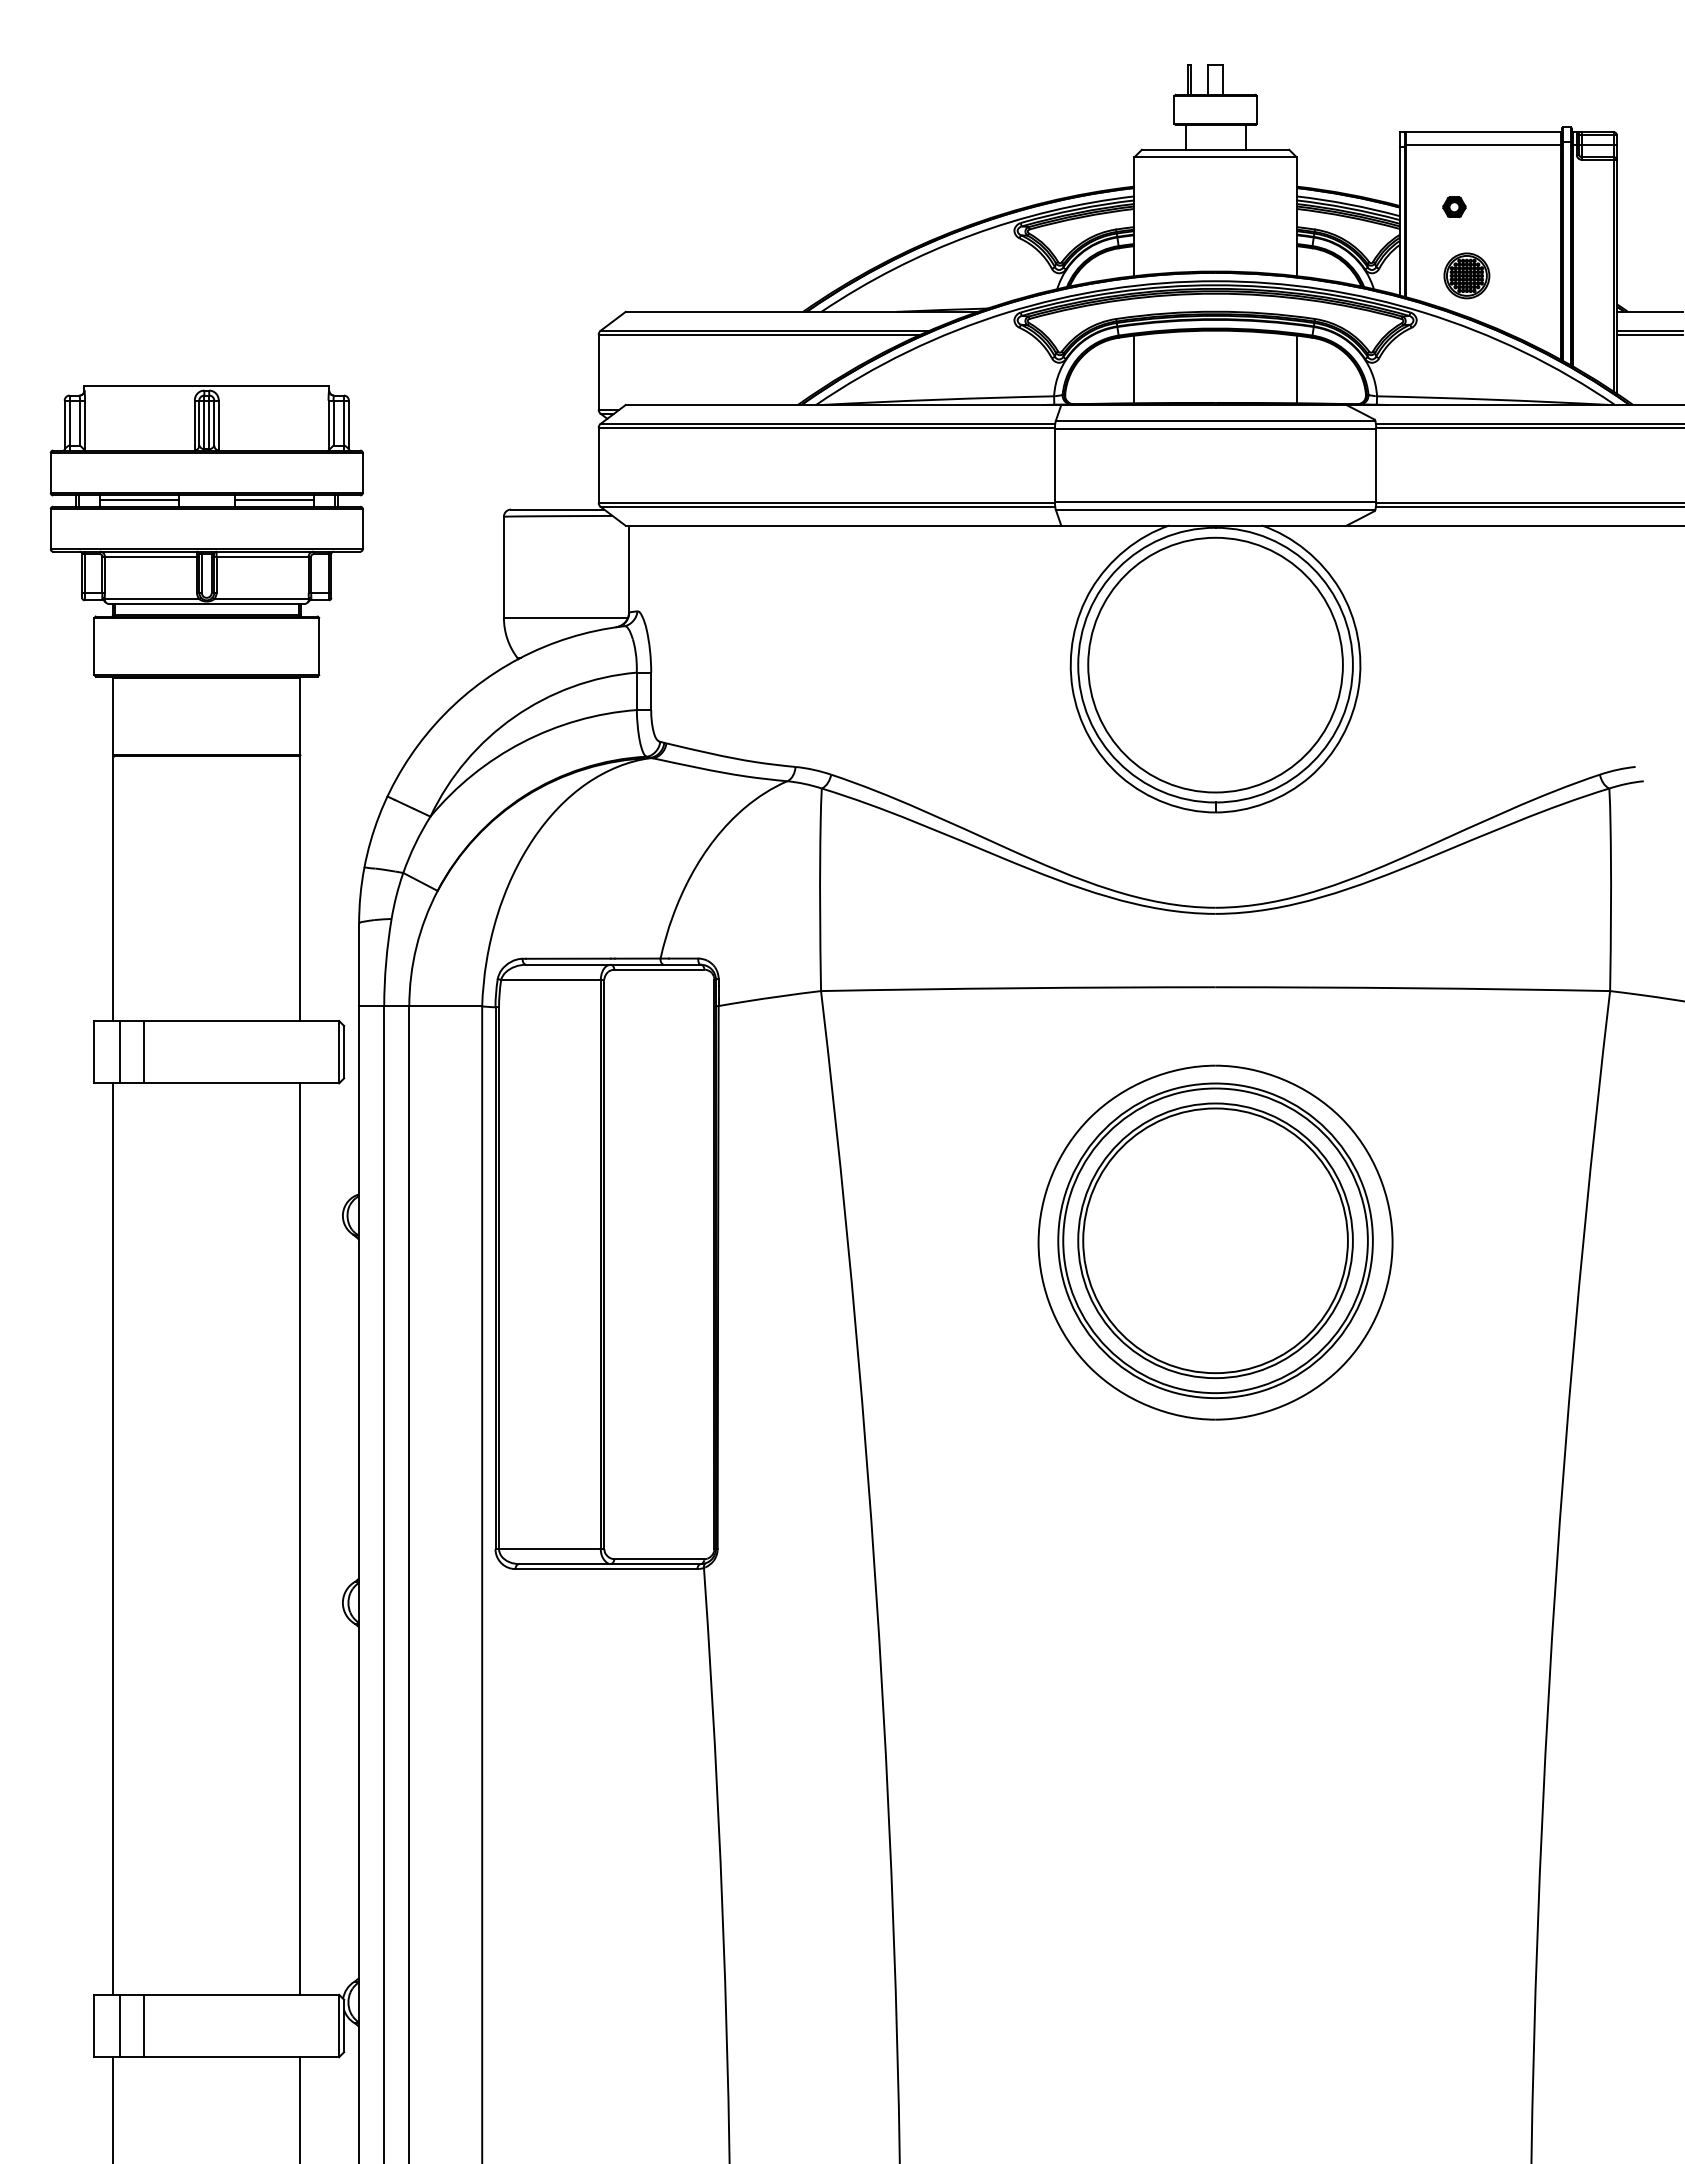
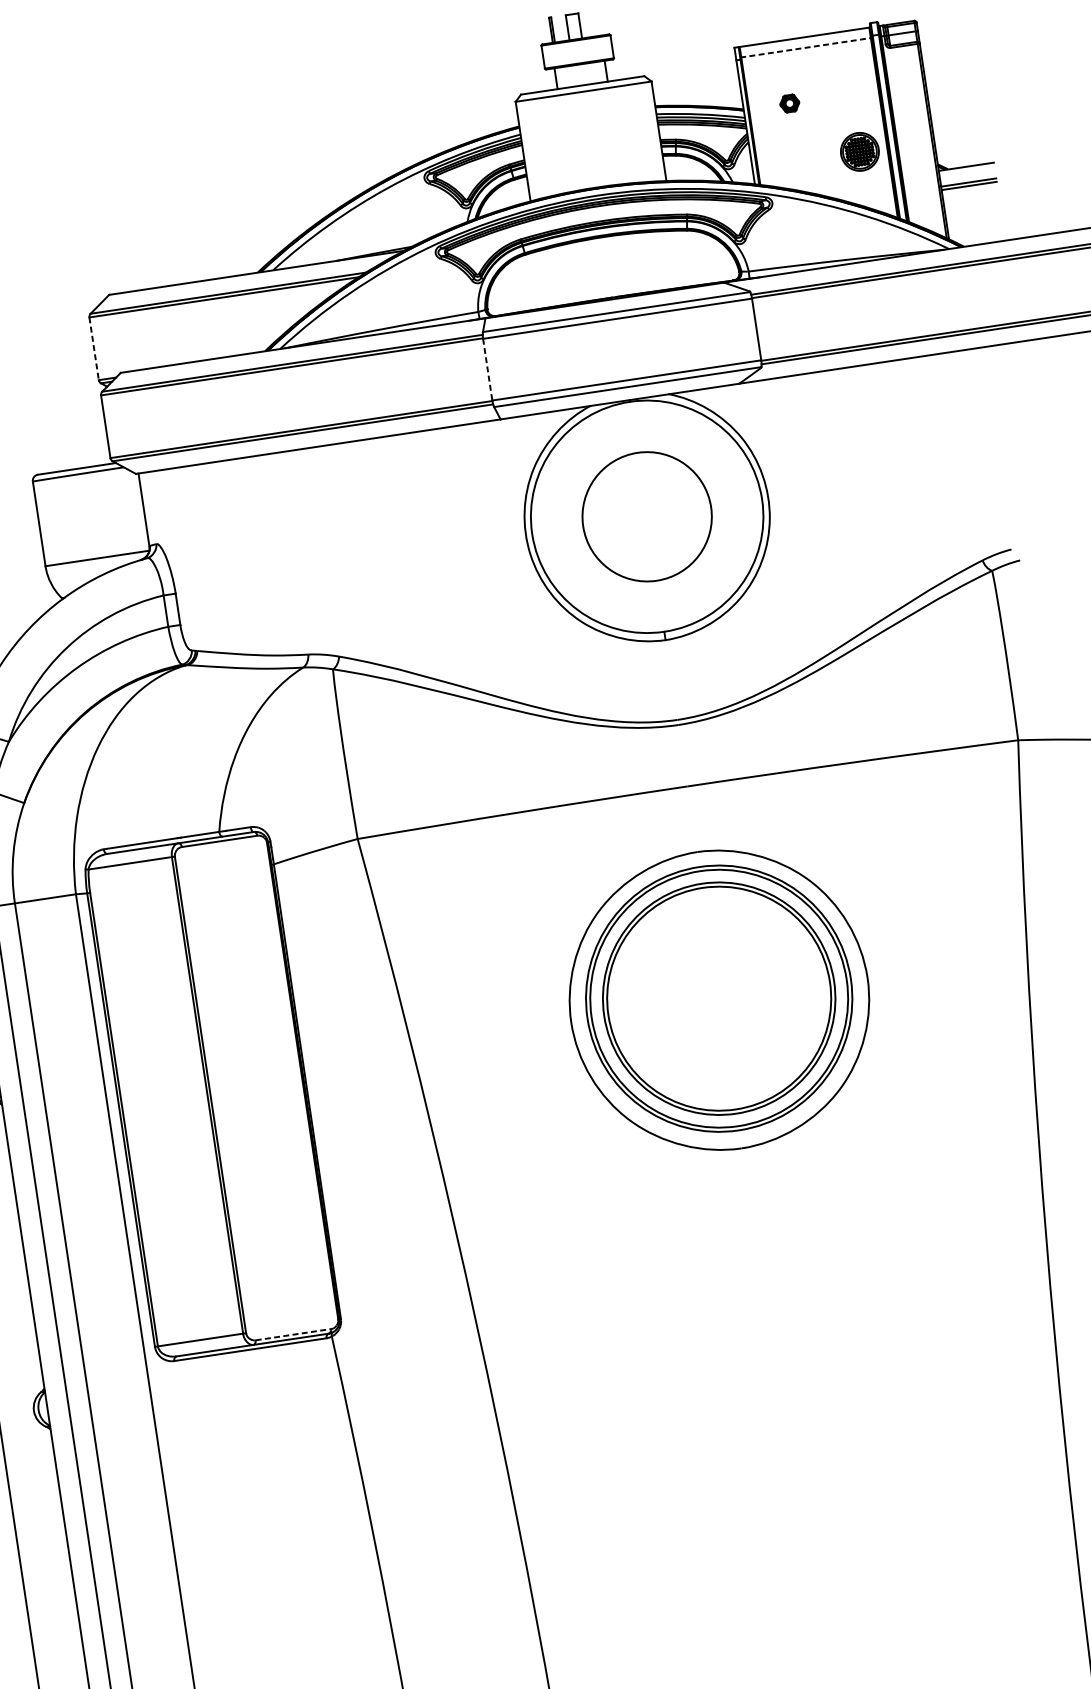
line: (1483, 144) -> (806, 47), solid -> dashed
part: (1466, 275) -> (859, 151), moved
line: (1134, 369) -> (542, 279), removed
line: (1296, 369) -> (677, 259), removed
line: (598, 372) -> (94, 349), solid -> dashed
line: (1054, 465) -> (487, 369), solid -> dashed
circle: (1215, 664) -> (647, 516), size x0.6
line: (659, 1559) -> (293, 1335), solid -> dashed

